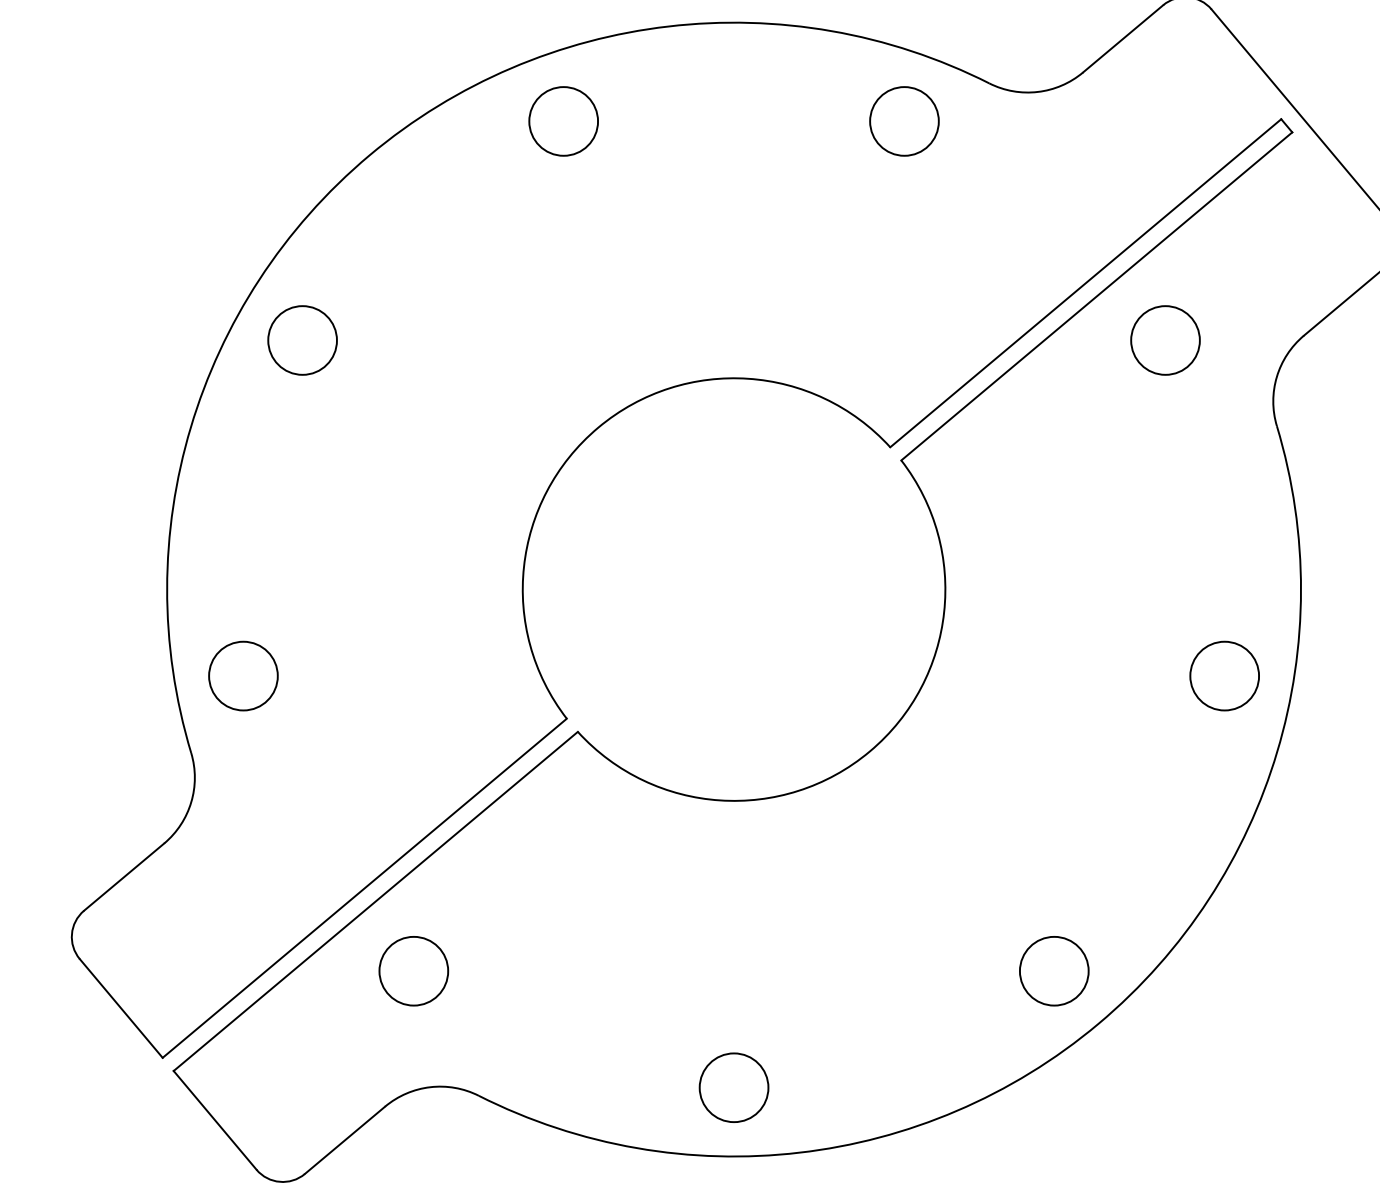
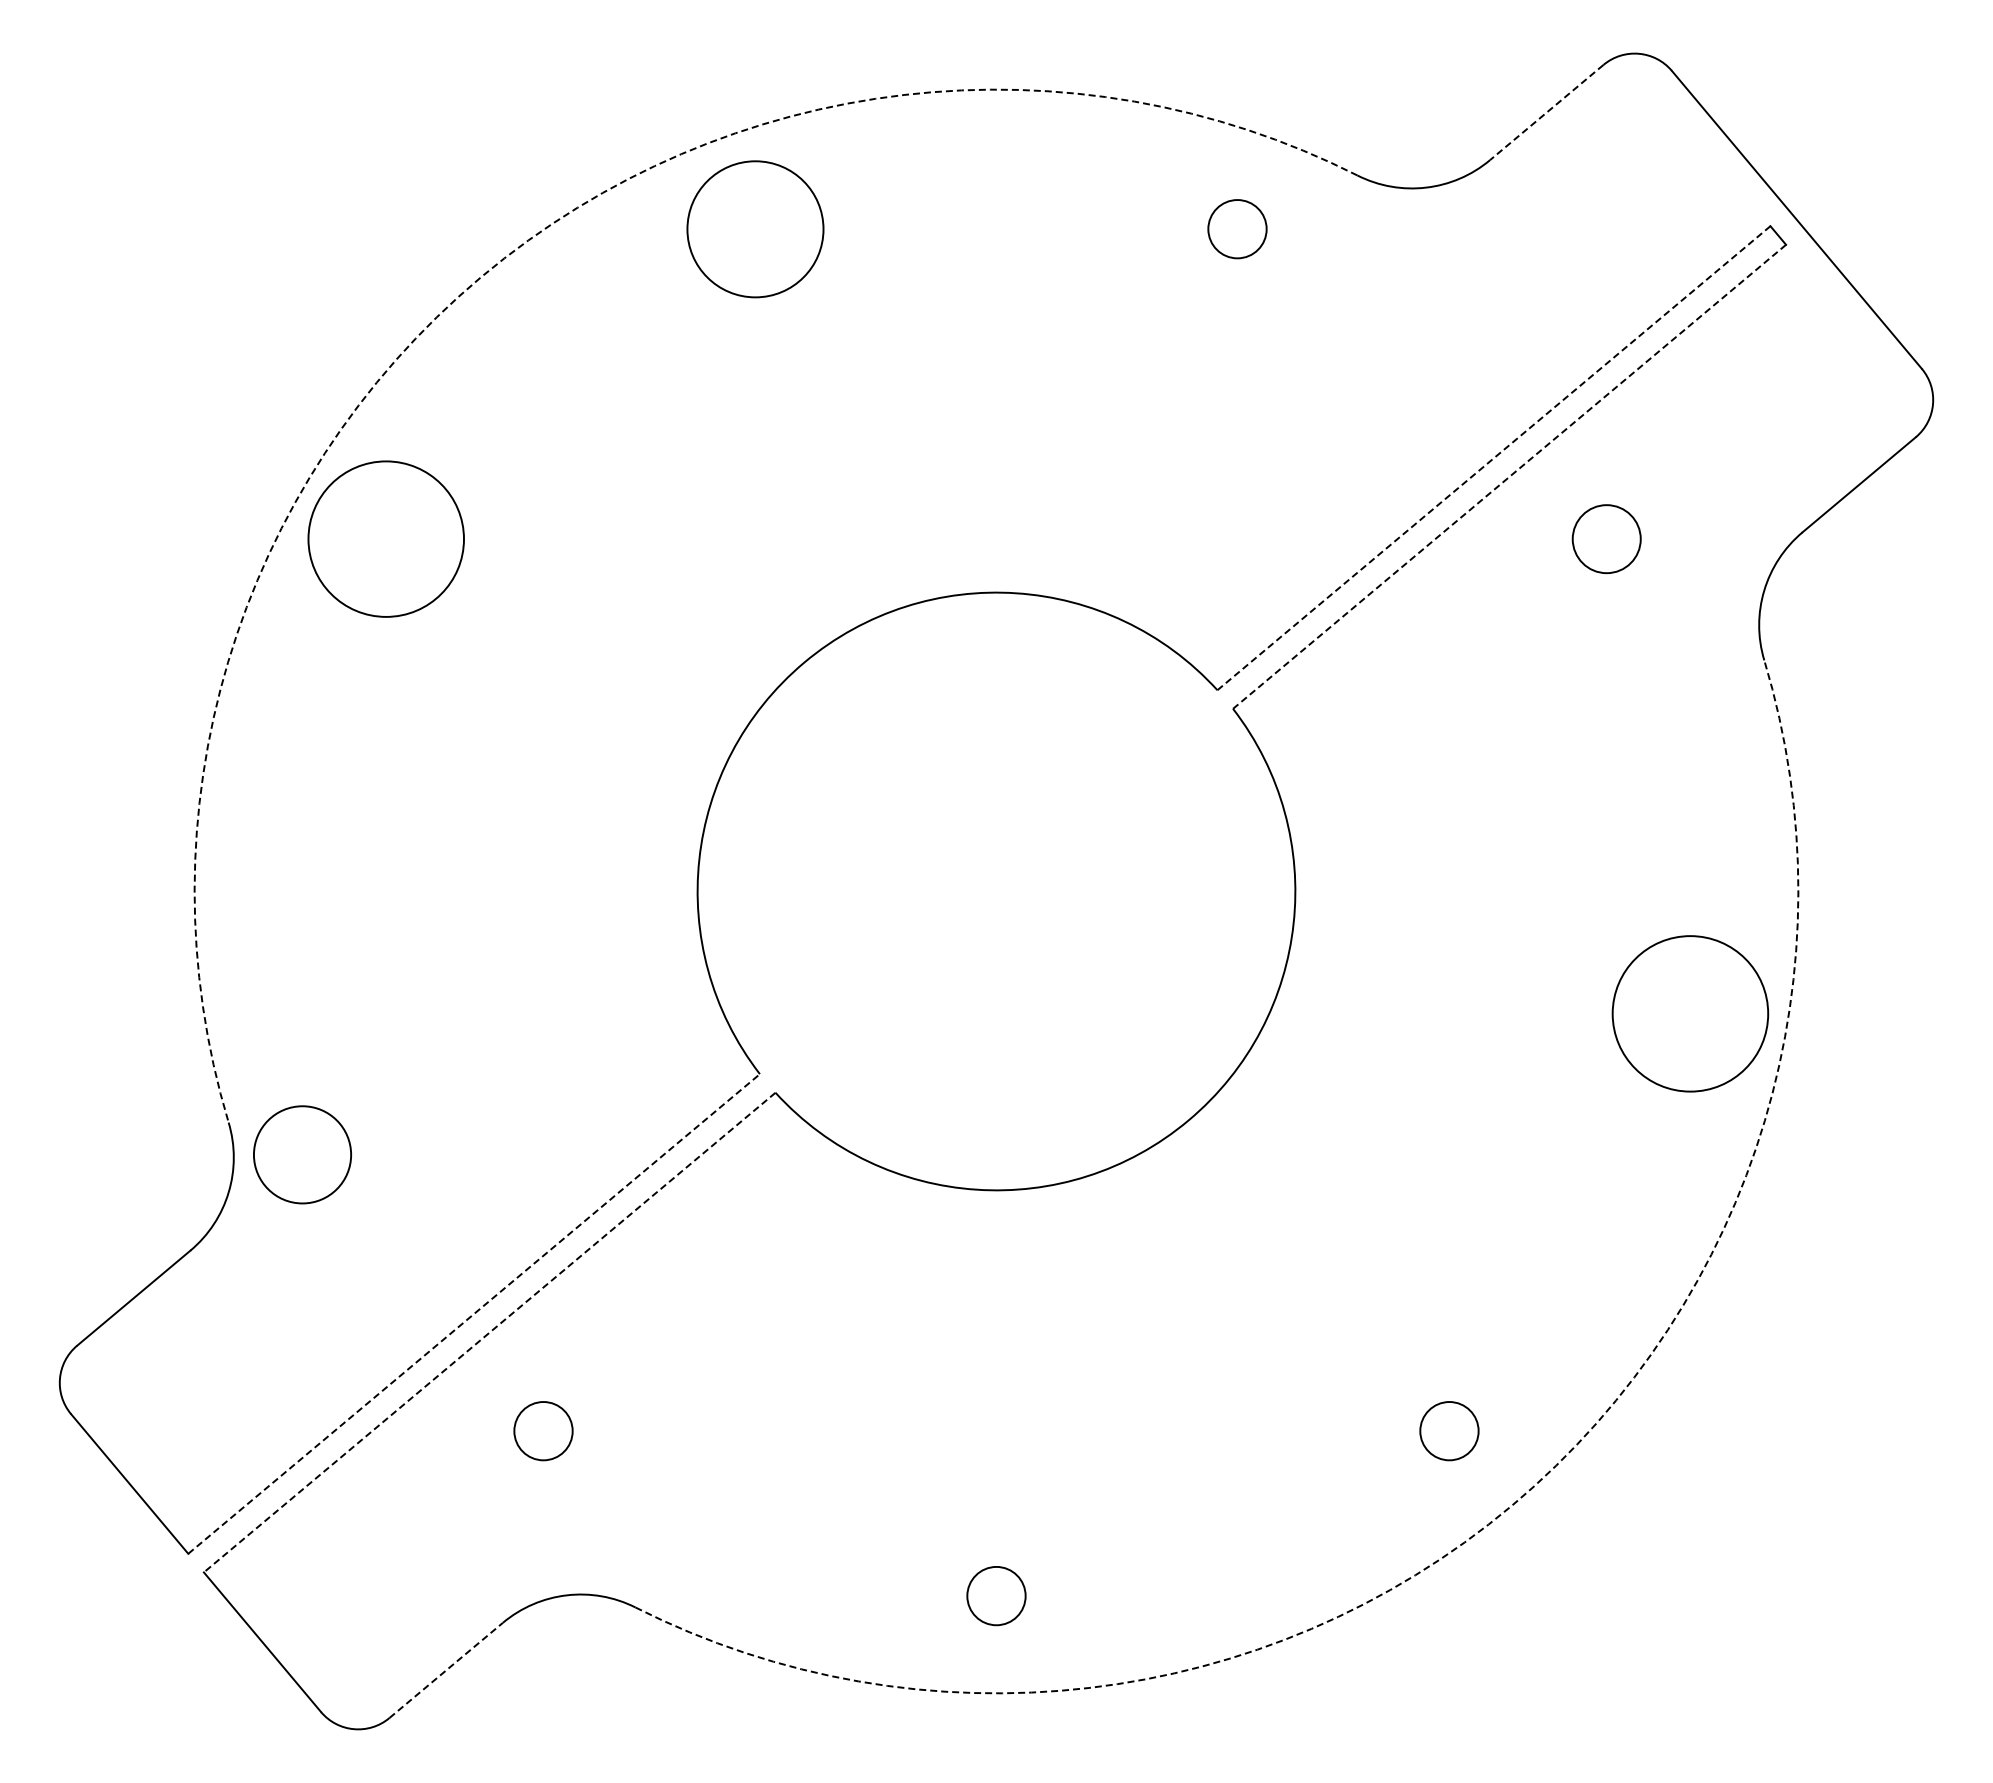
line: (1122, 38) -> (1546, 112), solid -> dashed
circle: (563, 120) -> (755, 228), size x1.4
circle: (904, 120) -> (1237, 228), size x0.6
arc: (369, 155) -> (481, 277), solid -> dashed
line: (1085, 283) -> (1493, 458), solid -> dashed
line: (1096, 296) -> (1509, 476), solid -> dashed
circle: (302, 340) -> (385, 538), size x1.6
circle: (1165, 340) -> (1606, 538), size x0.7
circle: (243, 675) -> (302, 1154), moved
circle: (1224, 675) -> (1690, 1013), size x1.6
line: (365, 887) -> (474, 1313), solid -> dashed
line: (375, 901) -> (489, 1332), solid -> dashed
circle: (413, 970) -> (543, 1430), size x0.6
circle: (1054, 970) -> (1449, 1430), size x0.6
arc: (1098, 1023) -> (1511, 1505), solid -> dashed
circle: (734, 1087) -> (996, 1595), size x0.6
line: (345, 1140) -> (446, 1670), solid -> dashed

